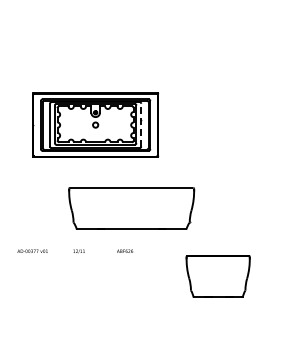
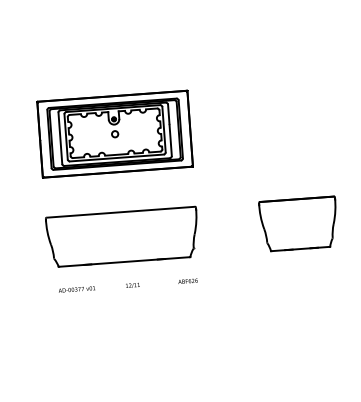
line: (141, 124) -> (170, 129), dashed -> solid
part: (131, 208) -> (122, 236), moved
text: (75, 251) -> (128, 285), moved
part: (217, 276) -> (297, 223), moved

